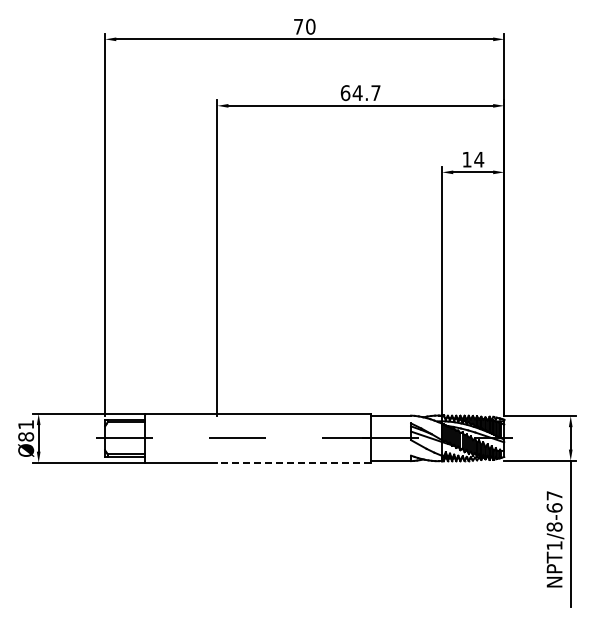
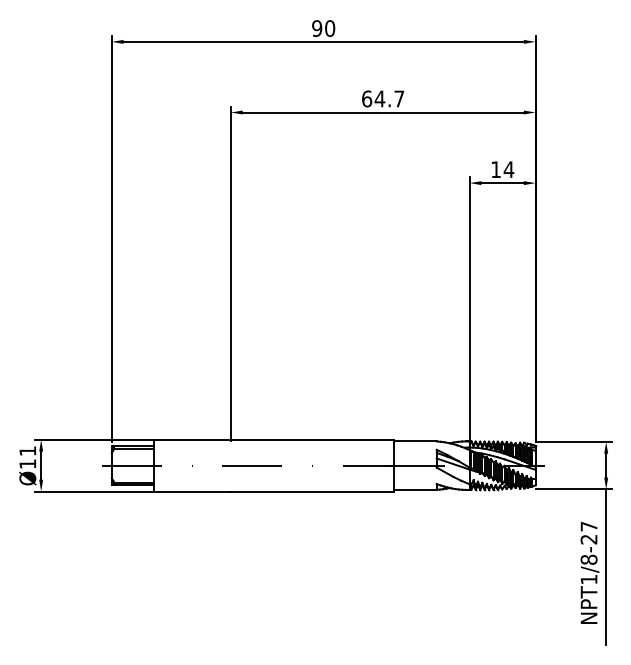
text: (298, 26) -> (317, 28), 70 -> 90
text: (26, 436) -> (28, 463), Ø81 -> Ø11
line: (294, 462) -> (312, 491), dashed -> solid
text: (554, 507) -> (588, 539), NPT1/8-67 -> NPT1/8-27

